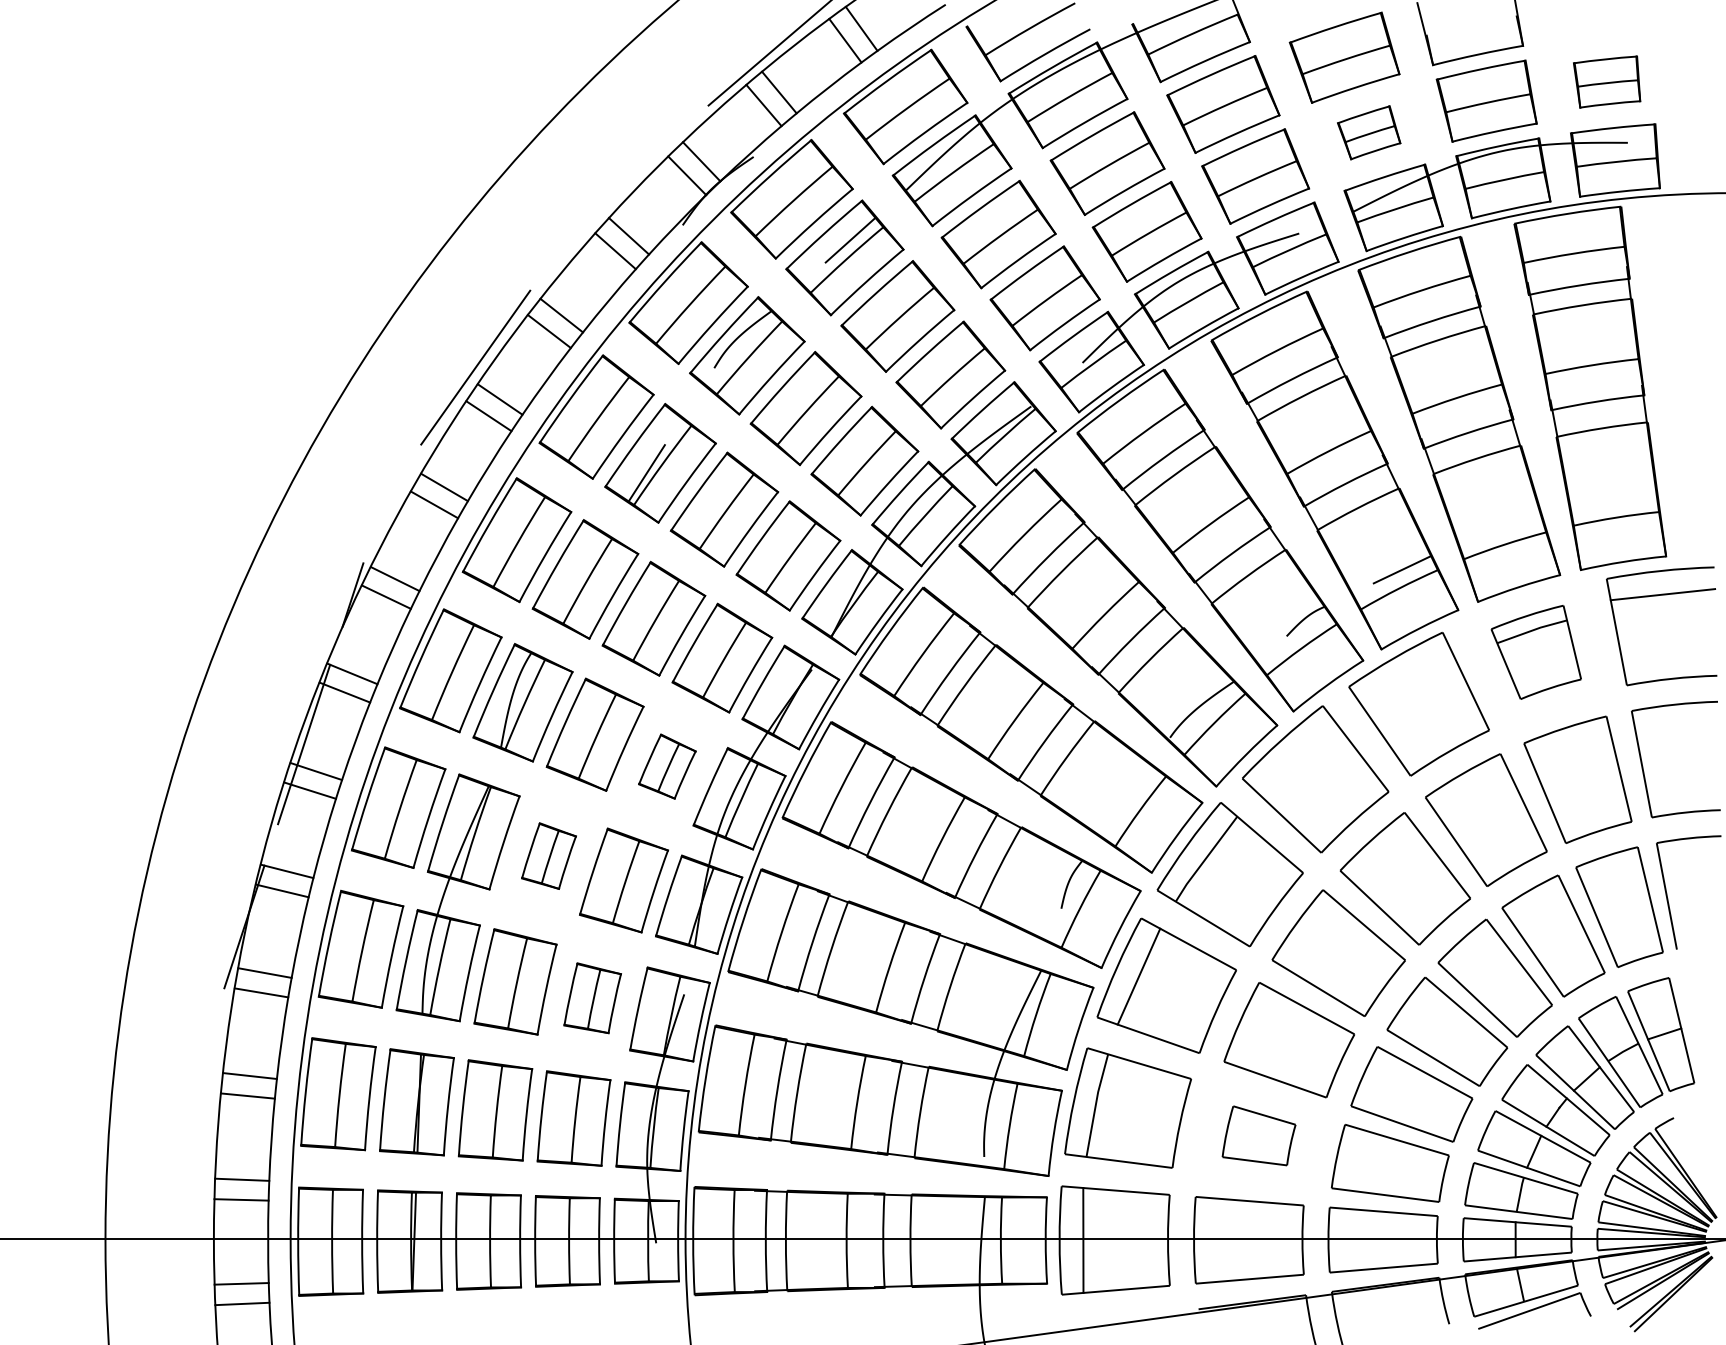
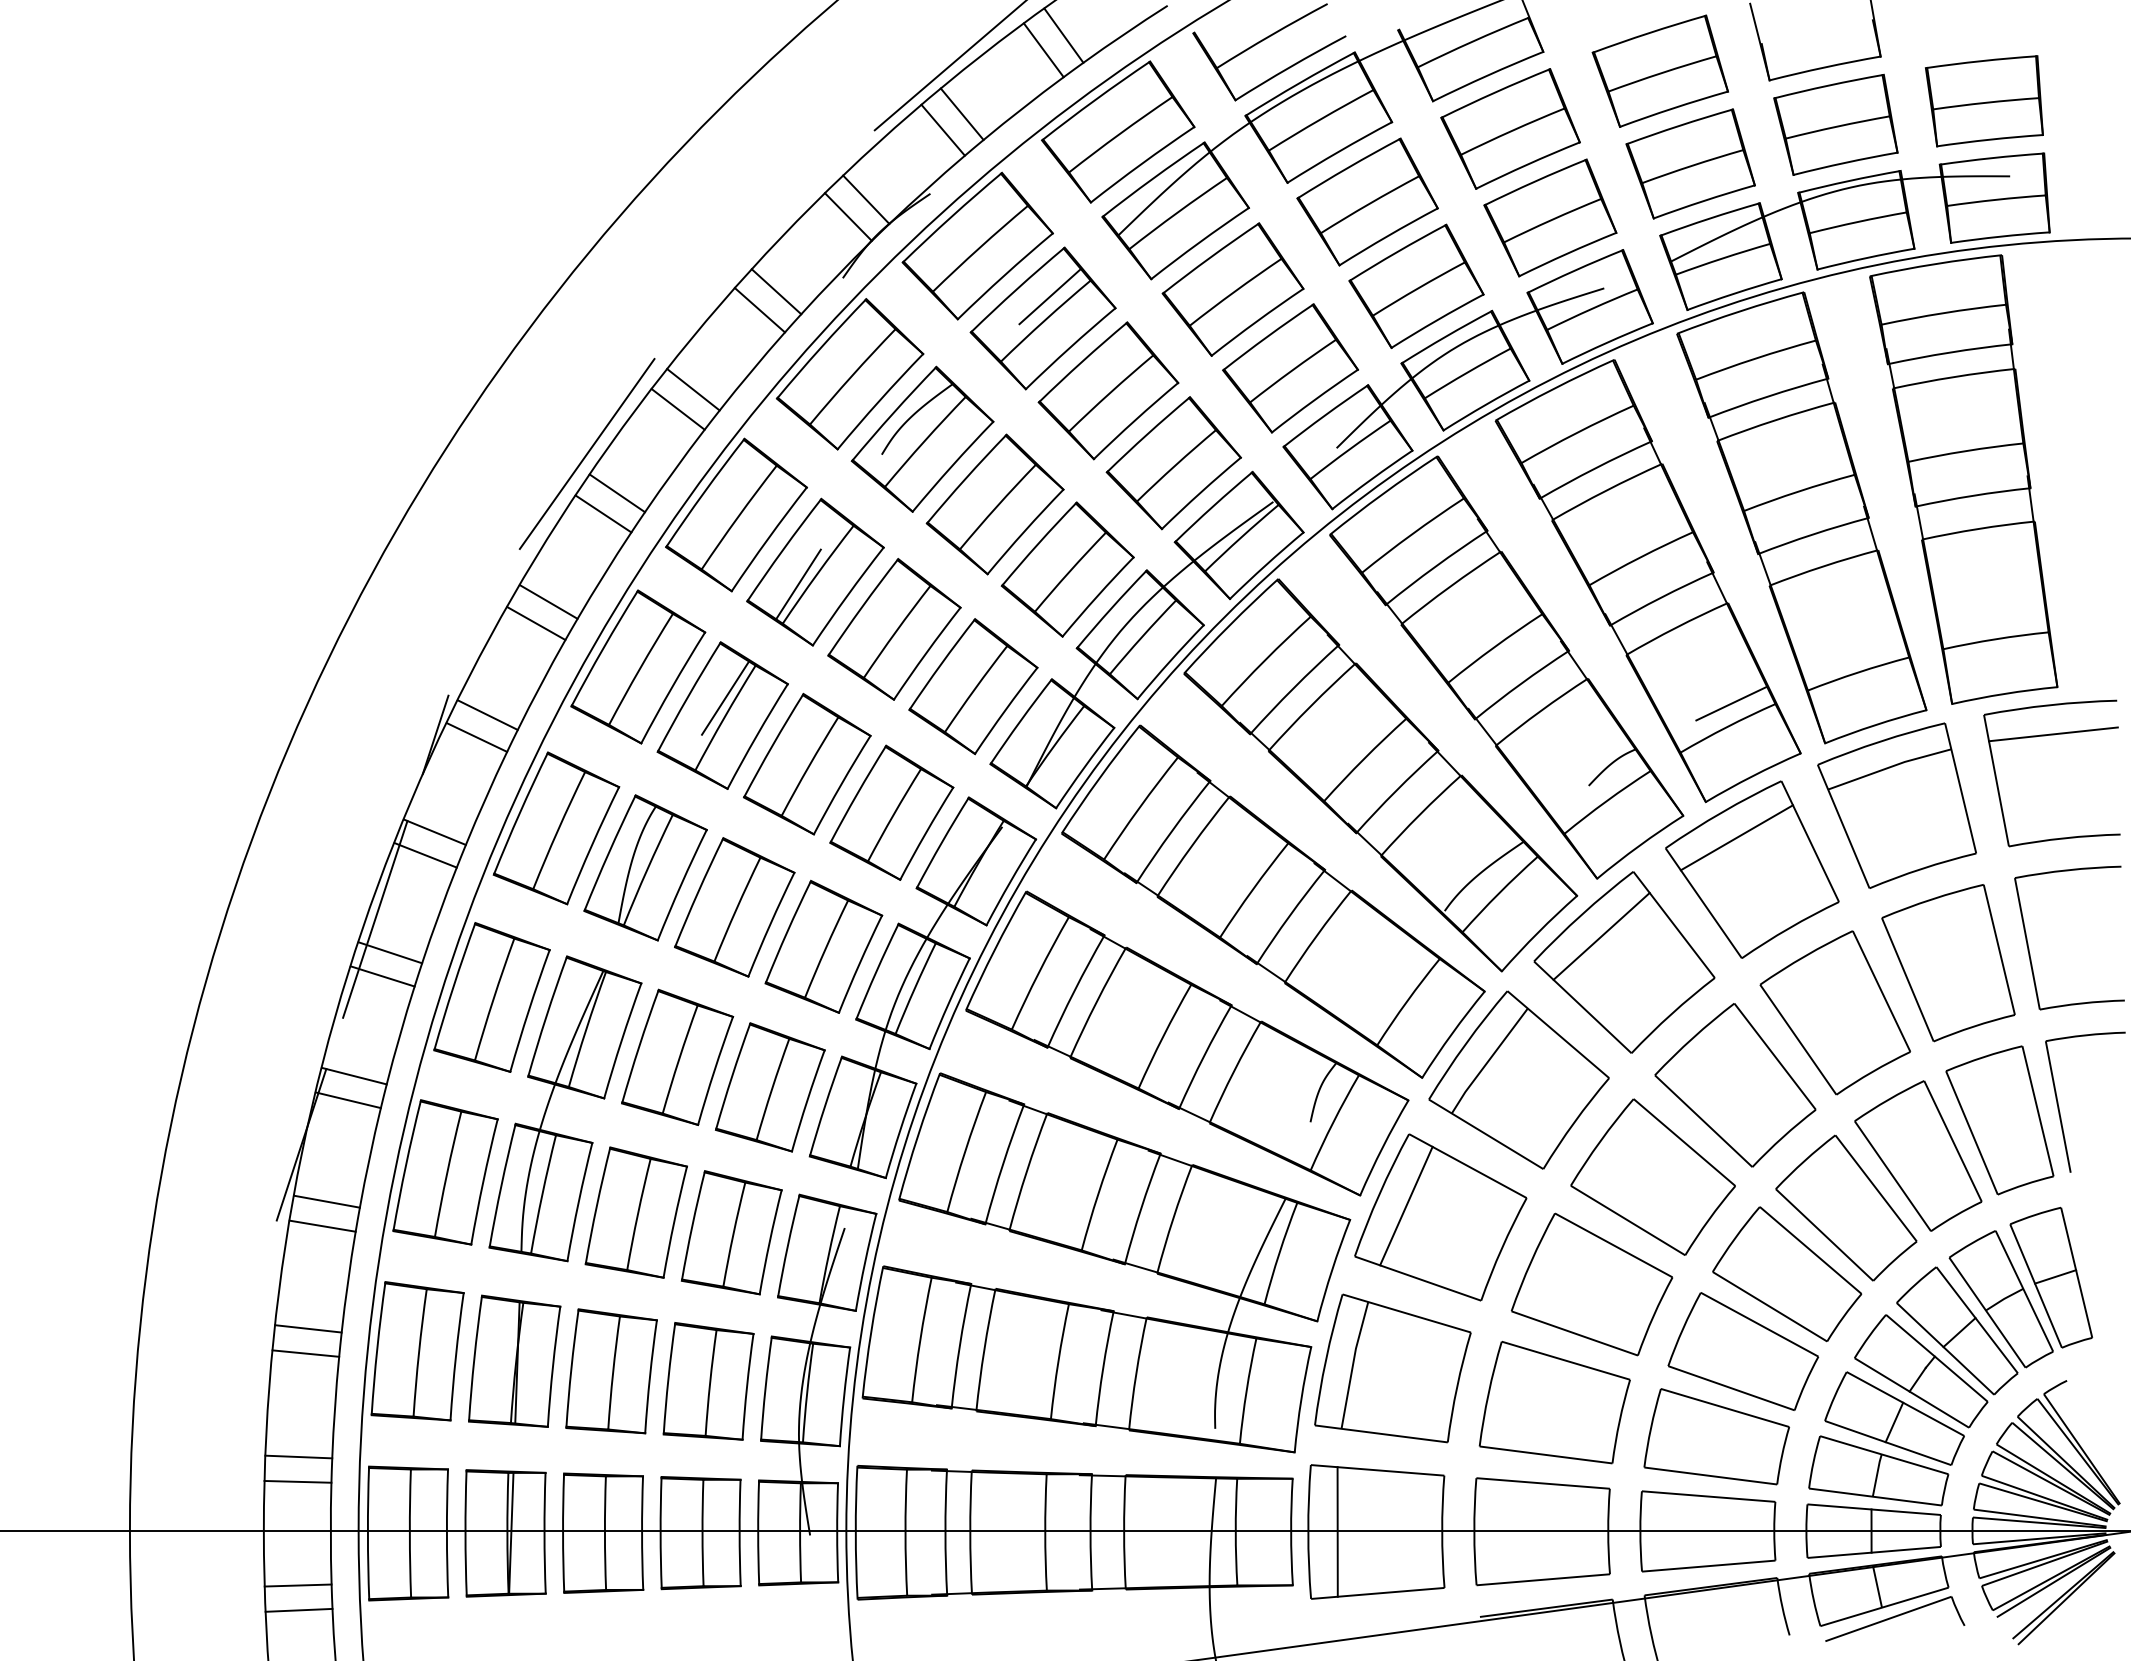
part: (1607, 82) -> (1984, 101), size x1.43
part: (1369, 132) -> (1690, 163), size x1.67
line: (587, 564) -> (725, 697), added
part: (1535, 652) -> (1896, 805), size x1.43
line: (1406, 678) -> (1736, 837), added
line: (1296, 757) -> (1601, 935), added
part: (667, 766) -> (823, 946), size x1.67
part: (548, 855) -> (677, 1056), size x1.67
part: (592, 997) -> (731, 1232), size x1.43
part: (1258, 1135) -> (1554, 1402), size x1.67

